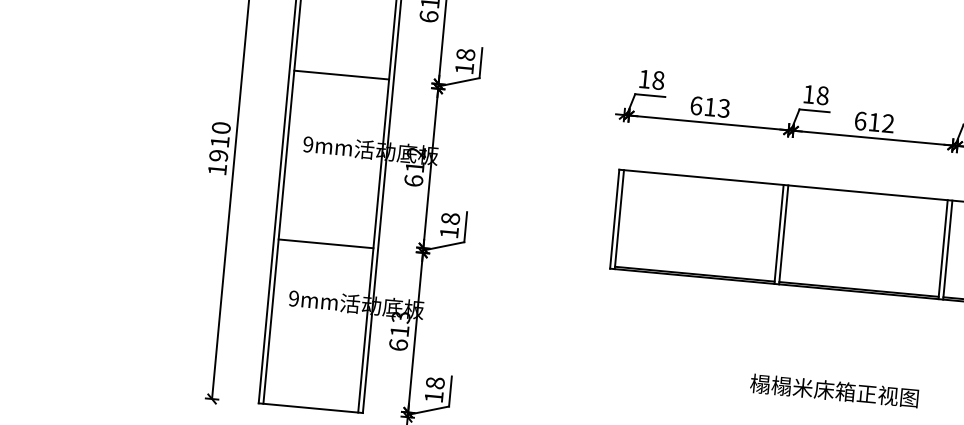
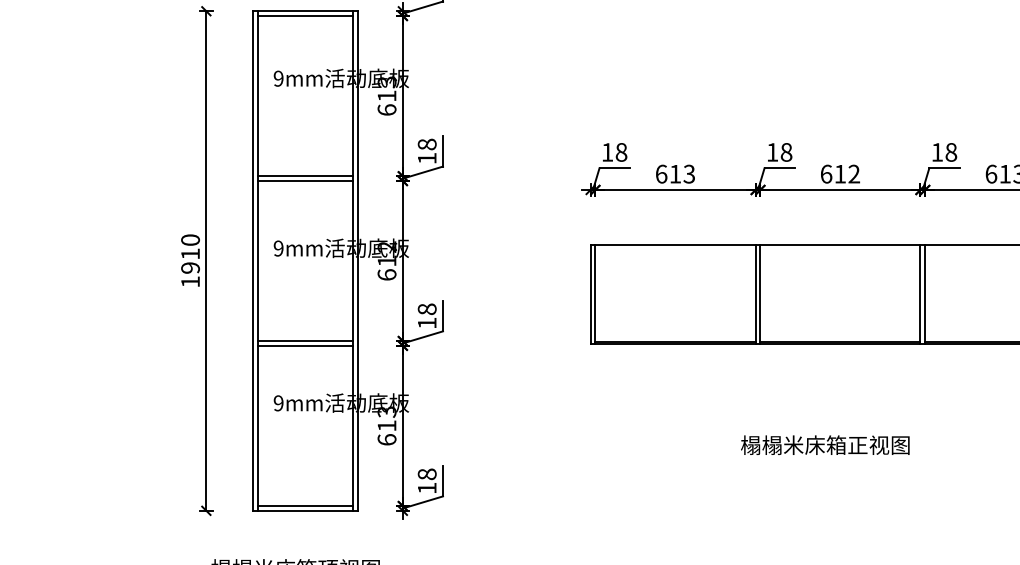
line: (341, 80) -> (305, 181), added
line: (326, 239) -> (305, 341), added
line: (311, 403) -> (305, 506), added

